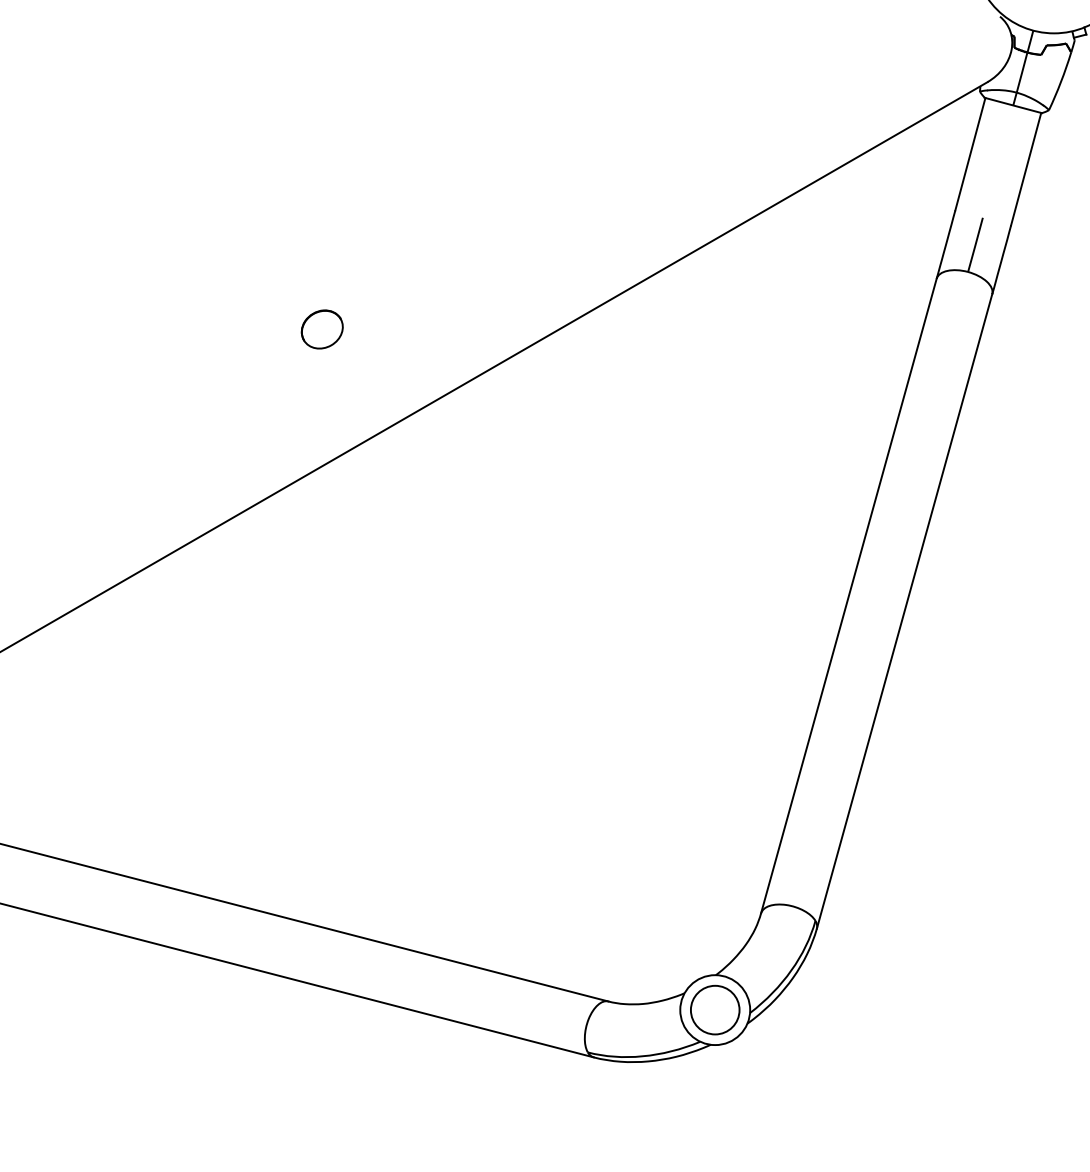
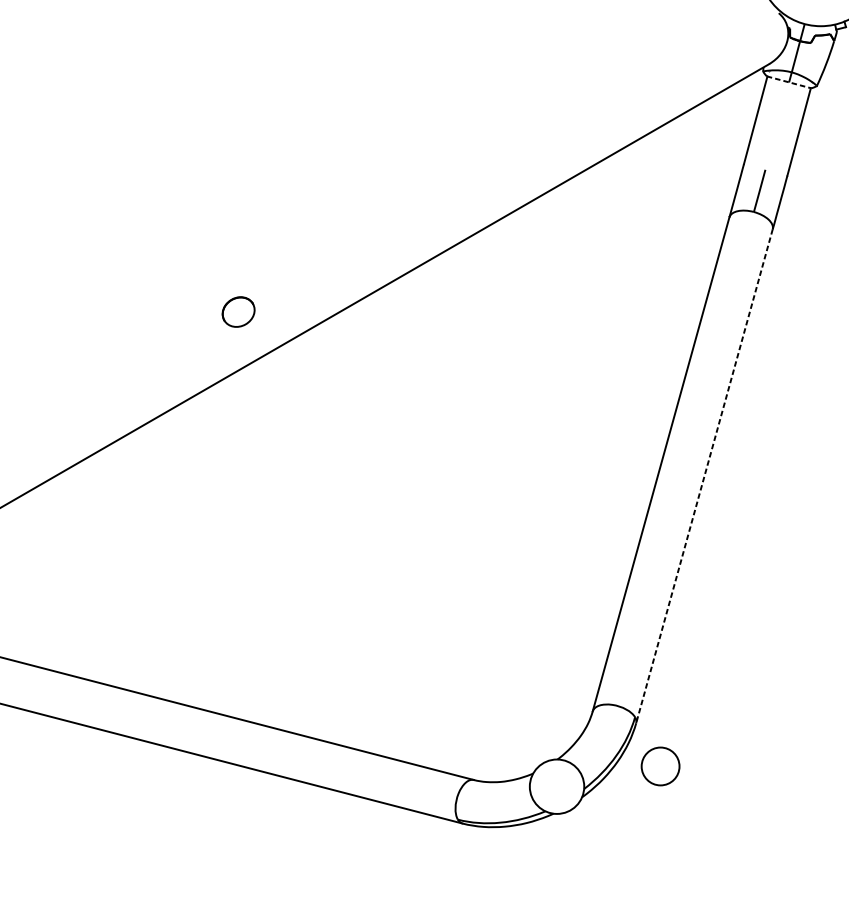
line: (1013, 105) -> (789, 82), solid -> dashed
part: (321, 329) -> (238, 312), moved
line: (904, 611) -> (704, 476), solid -> dashed
circle: (715, 1009) -> (660, 765), moved

